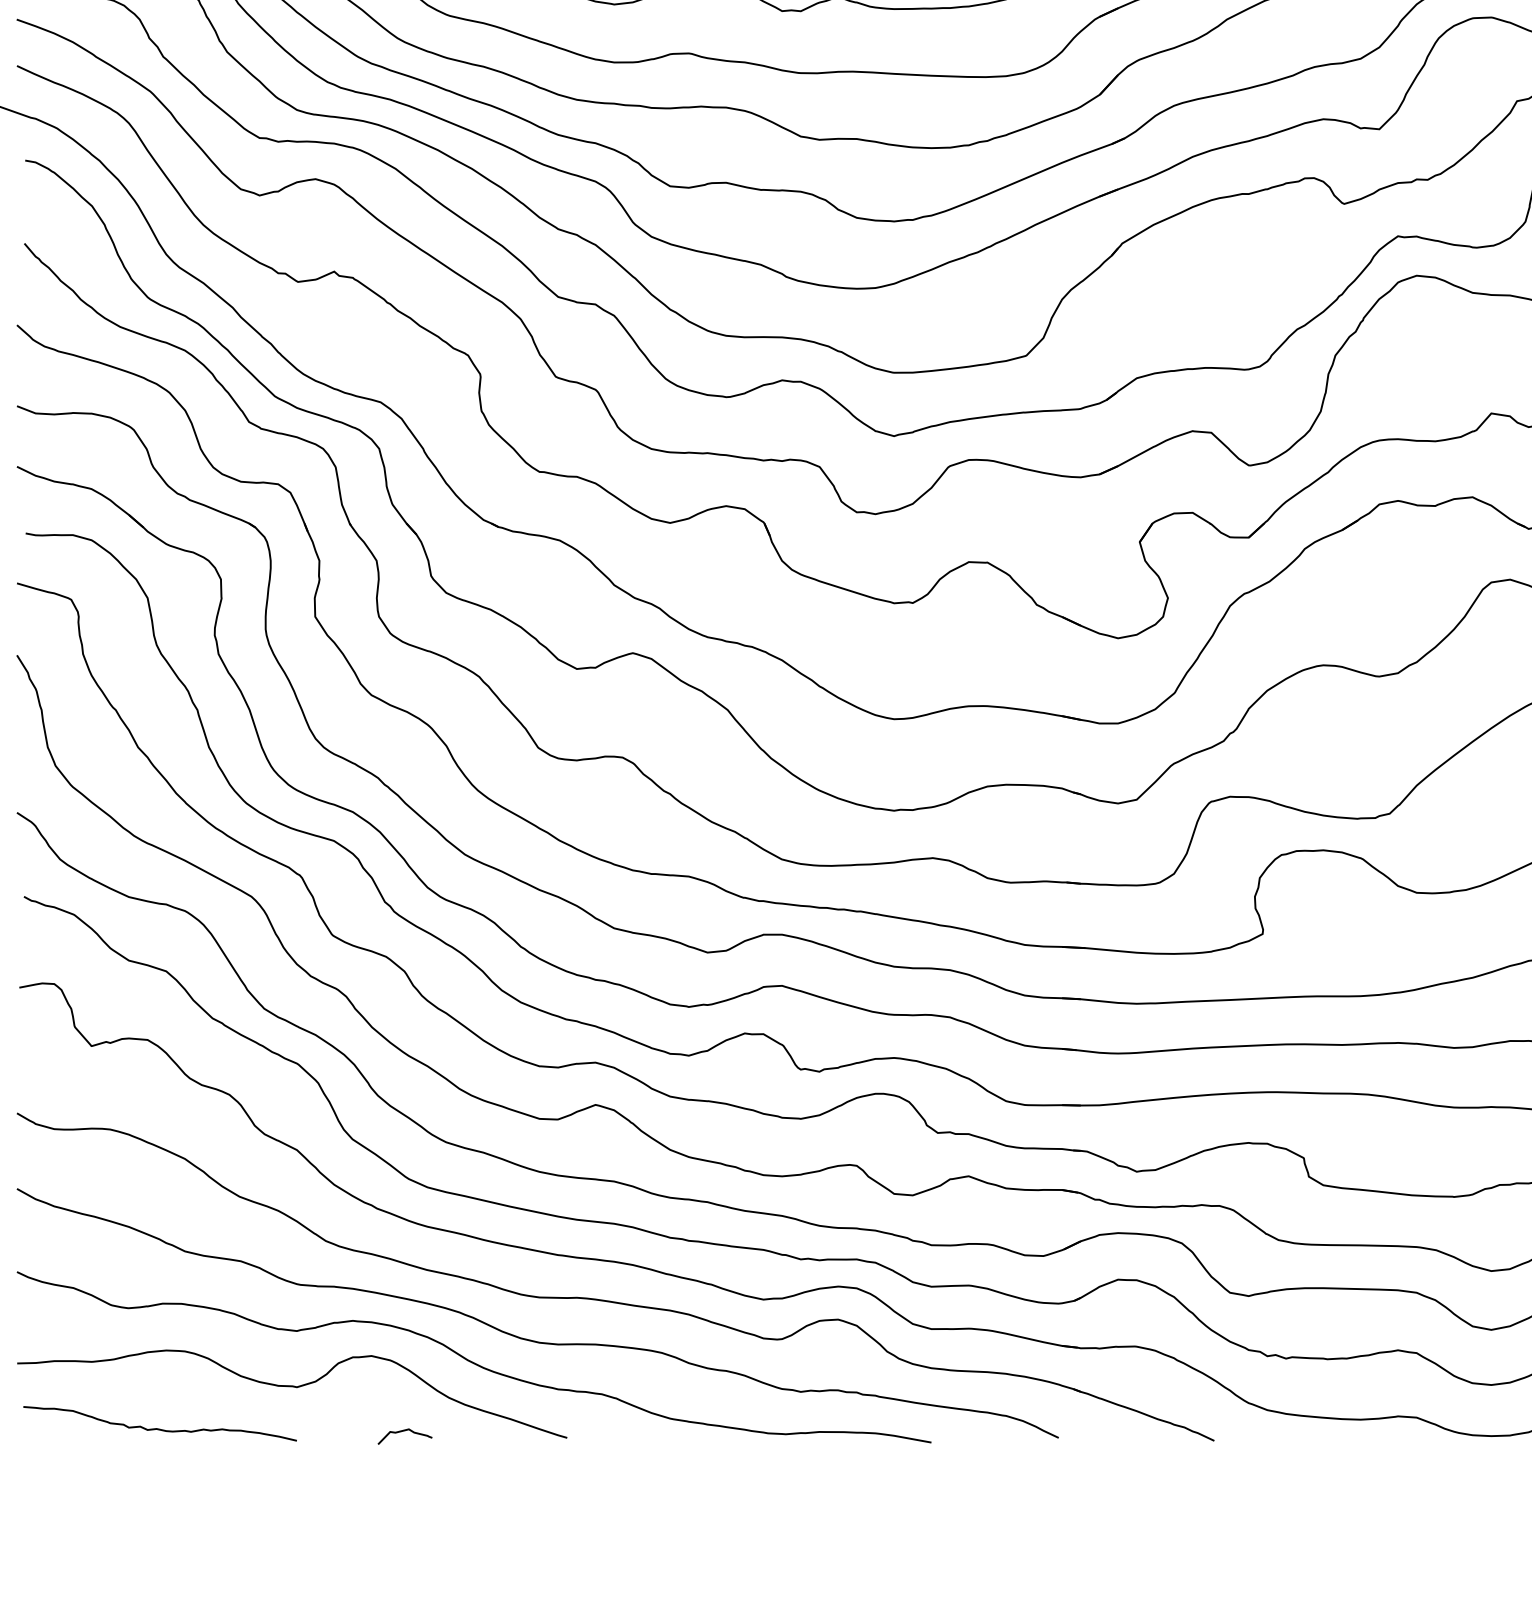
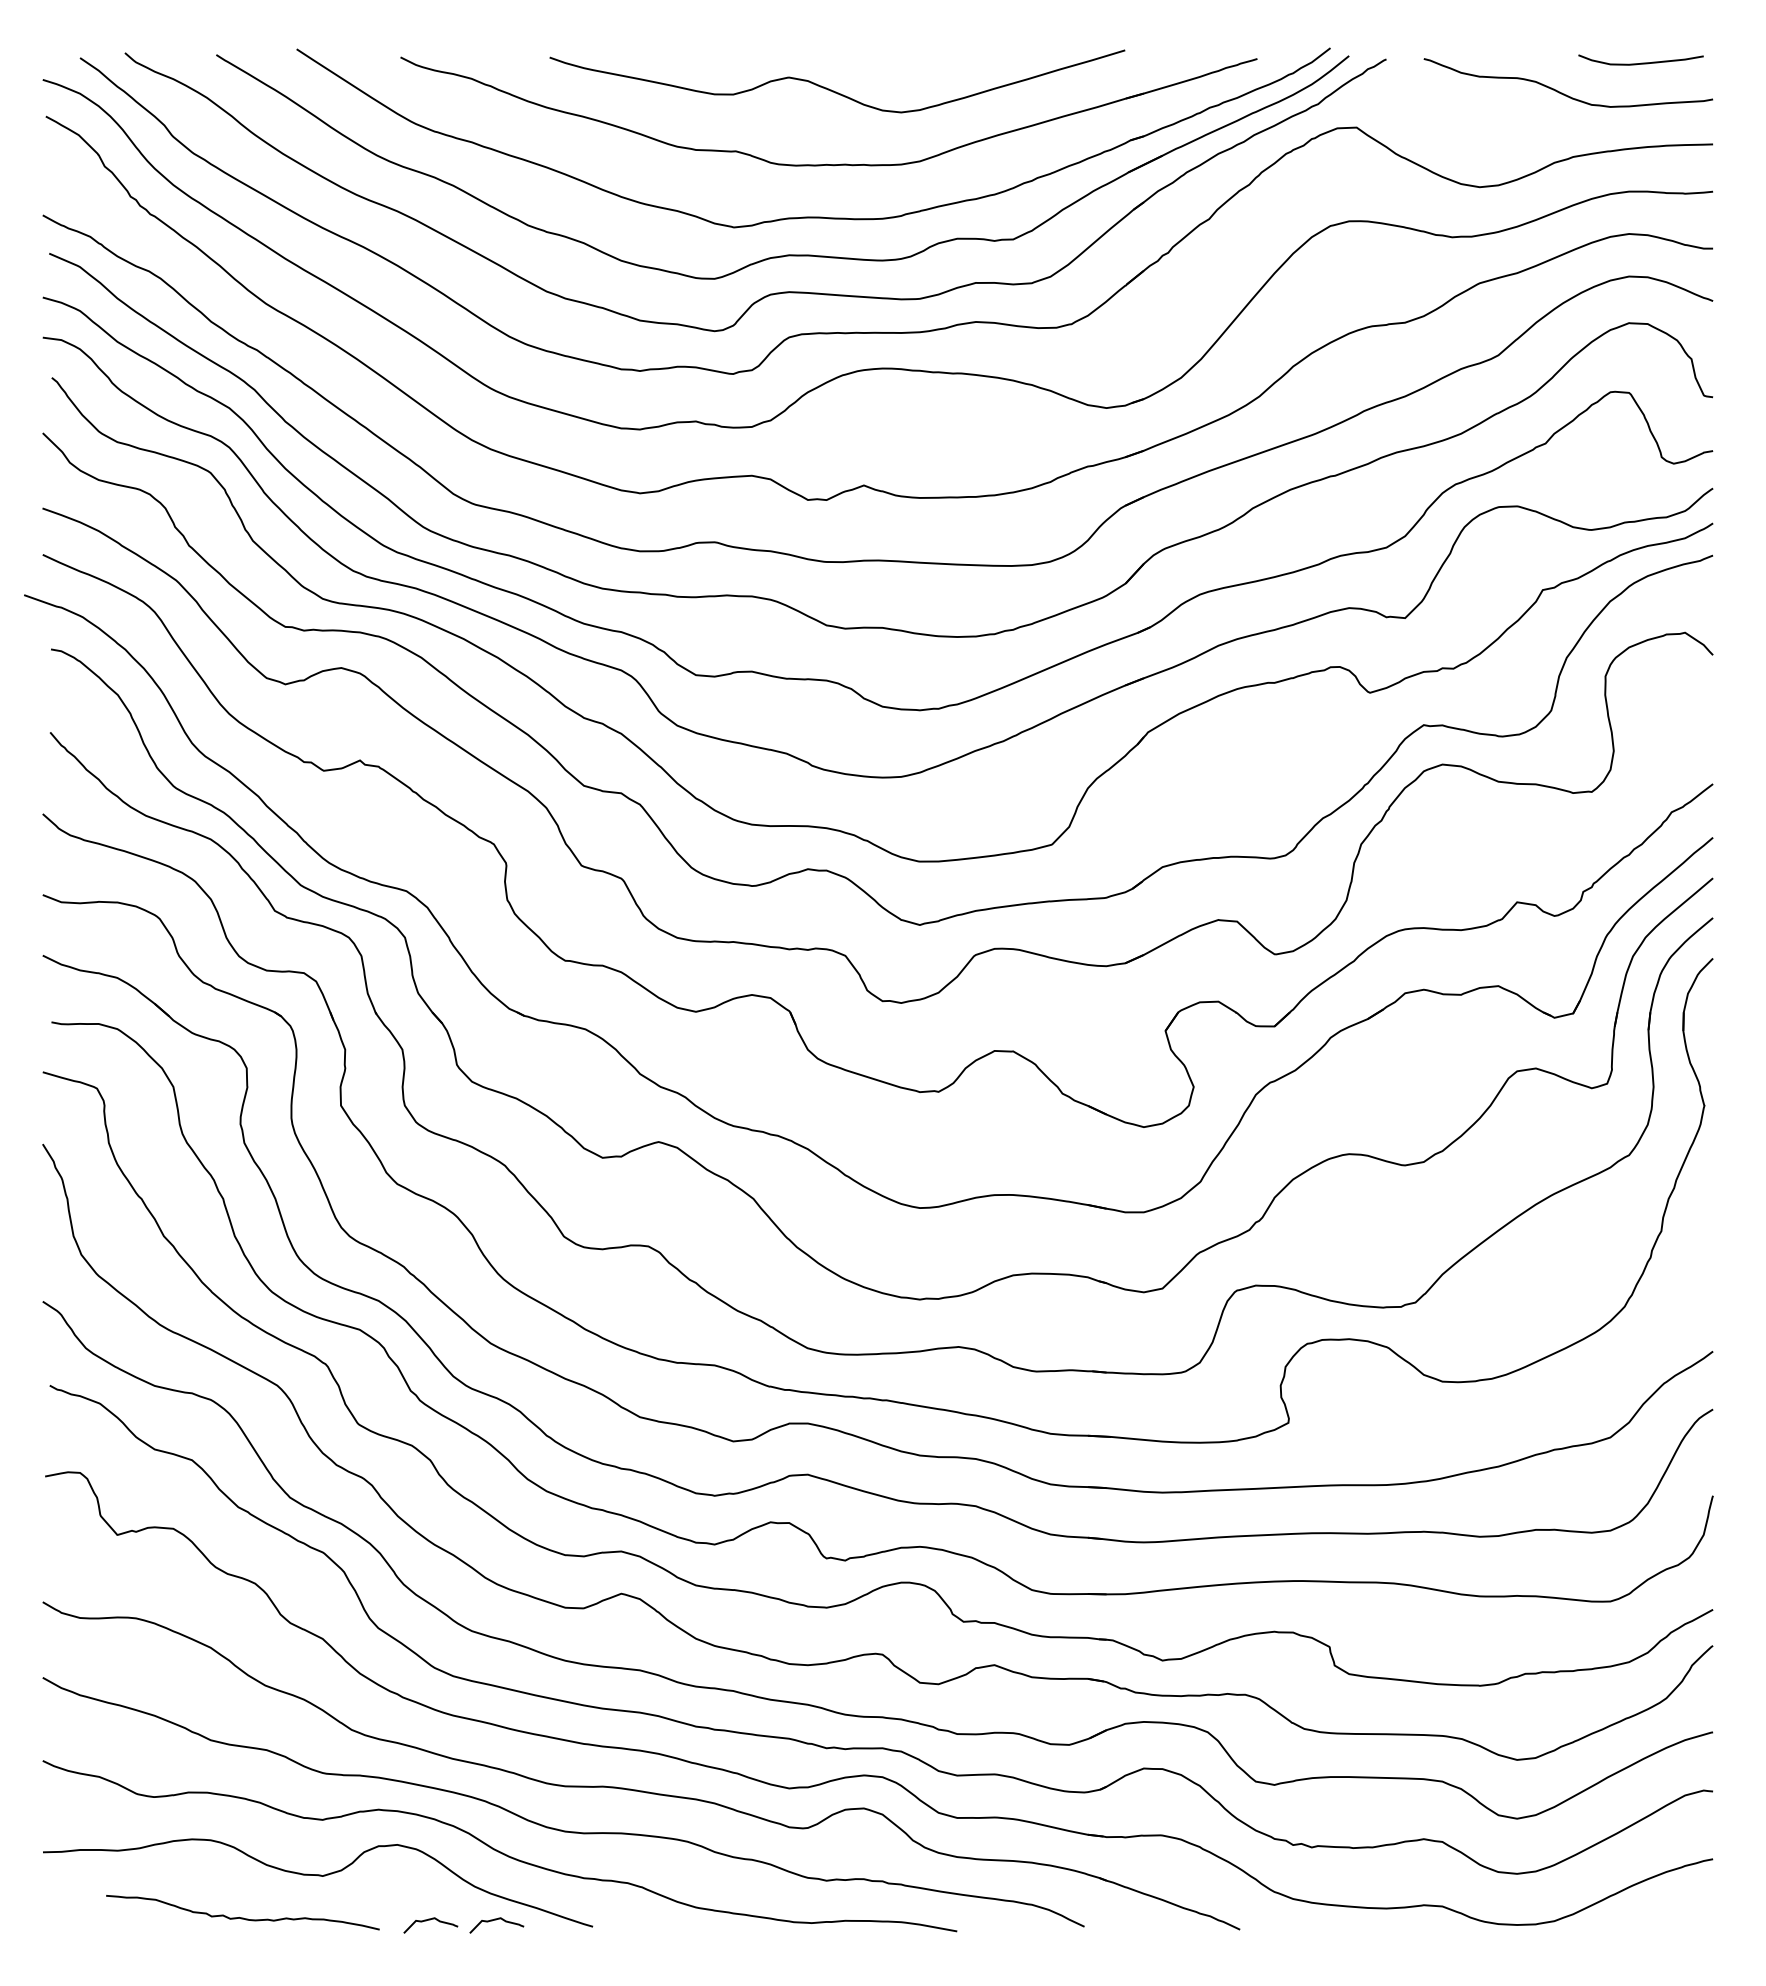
curve: (159, 1428) -> (242, 1917), moved
curve: (470, 1431) -> (496, 1920), added

